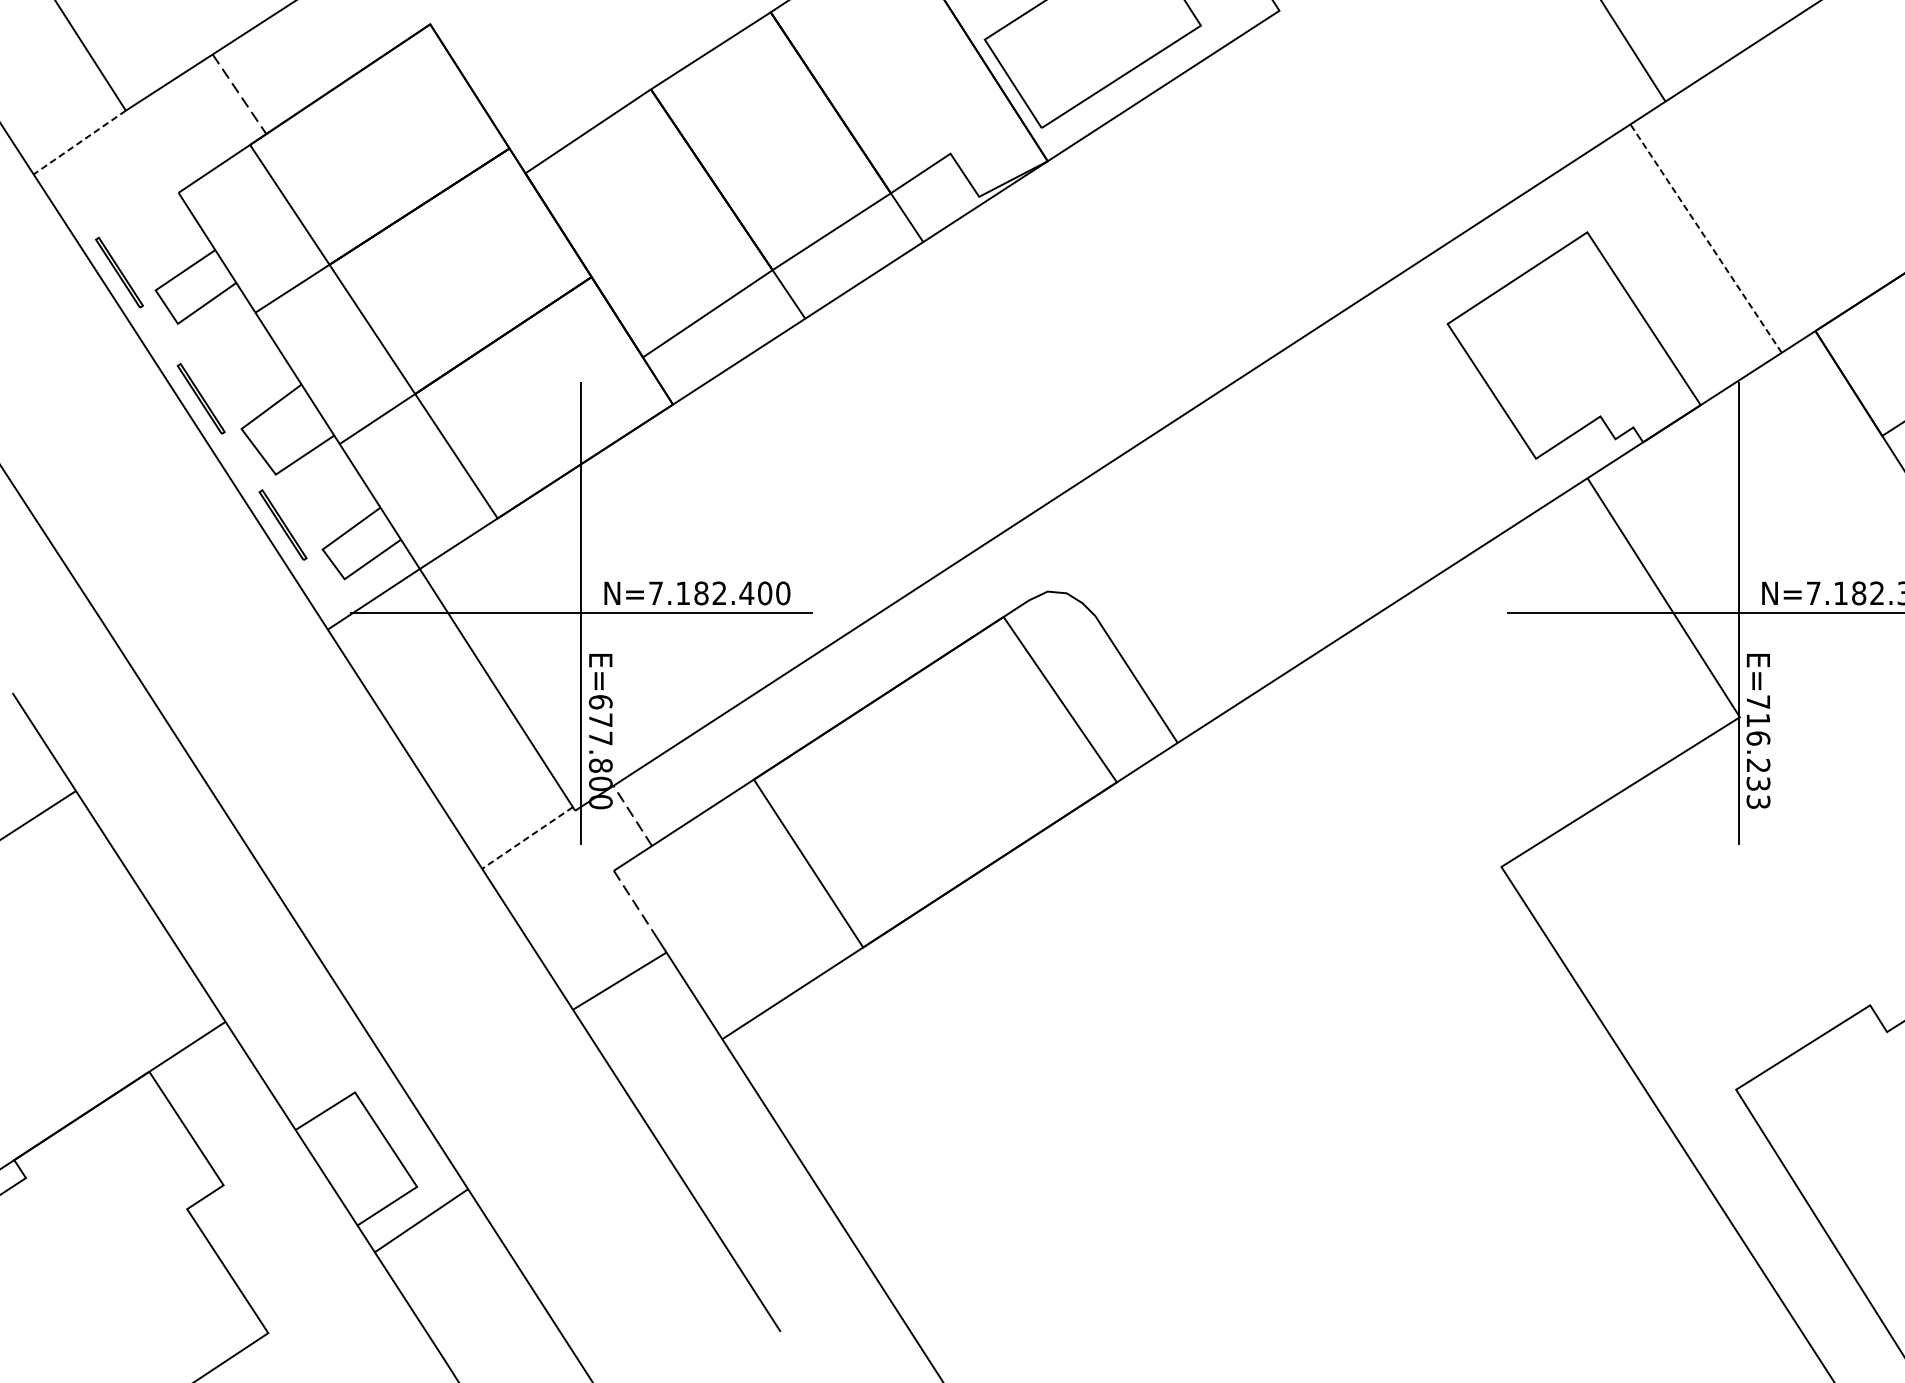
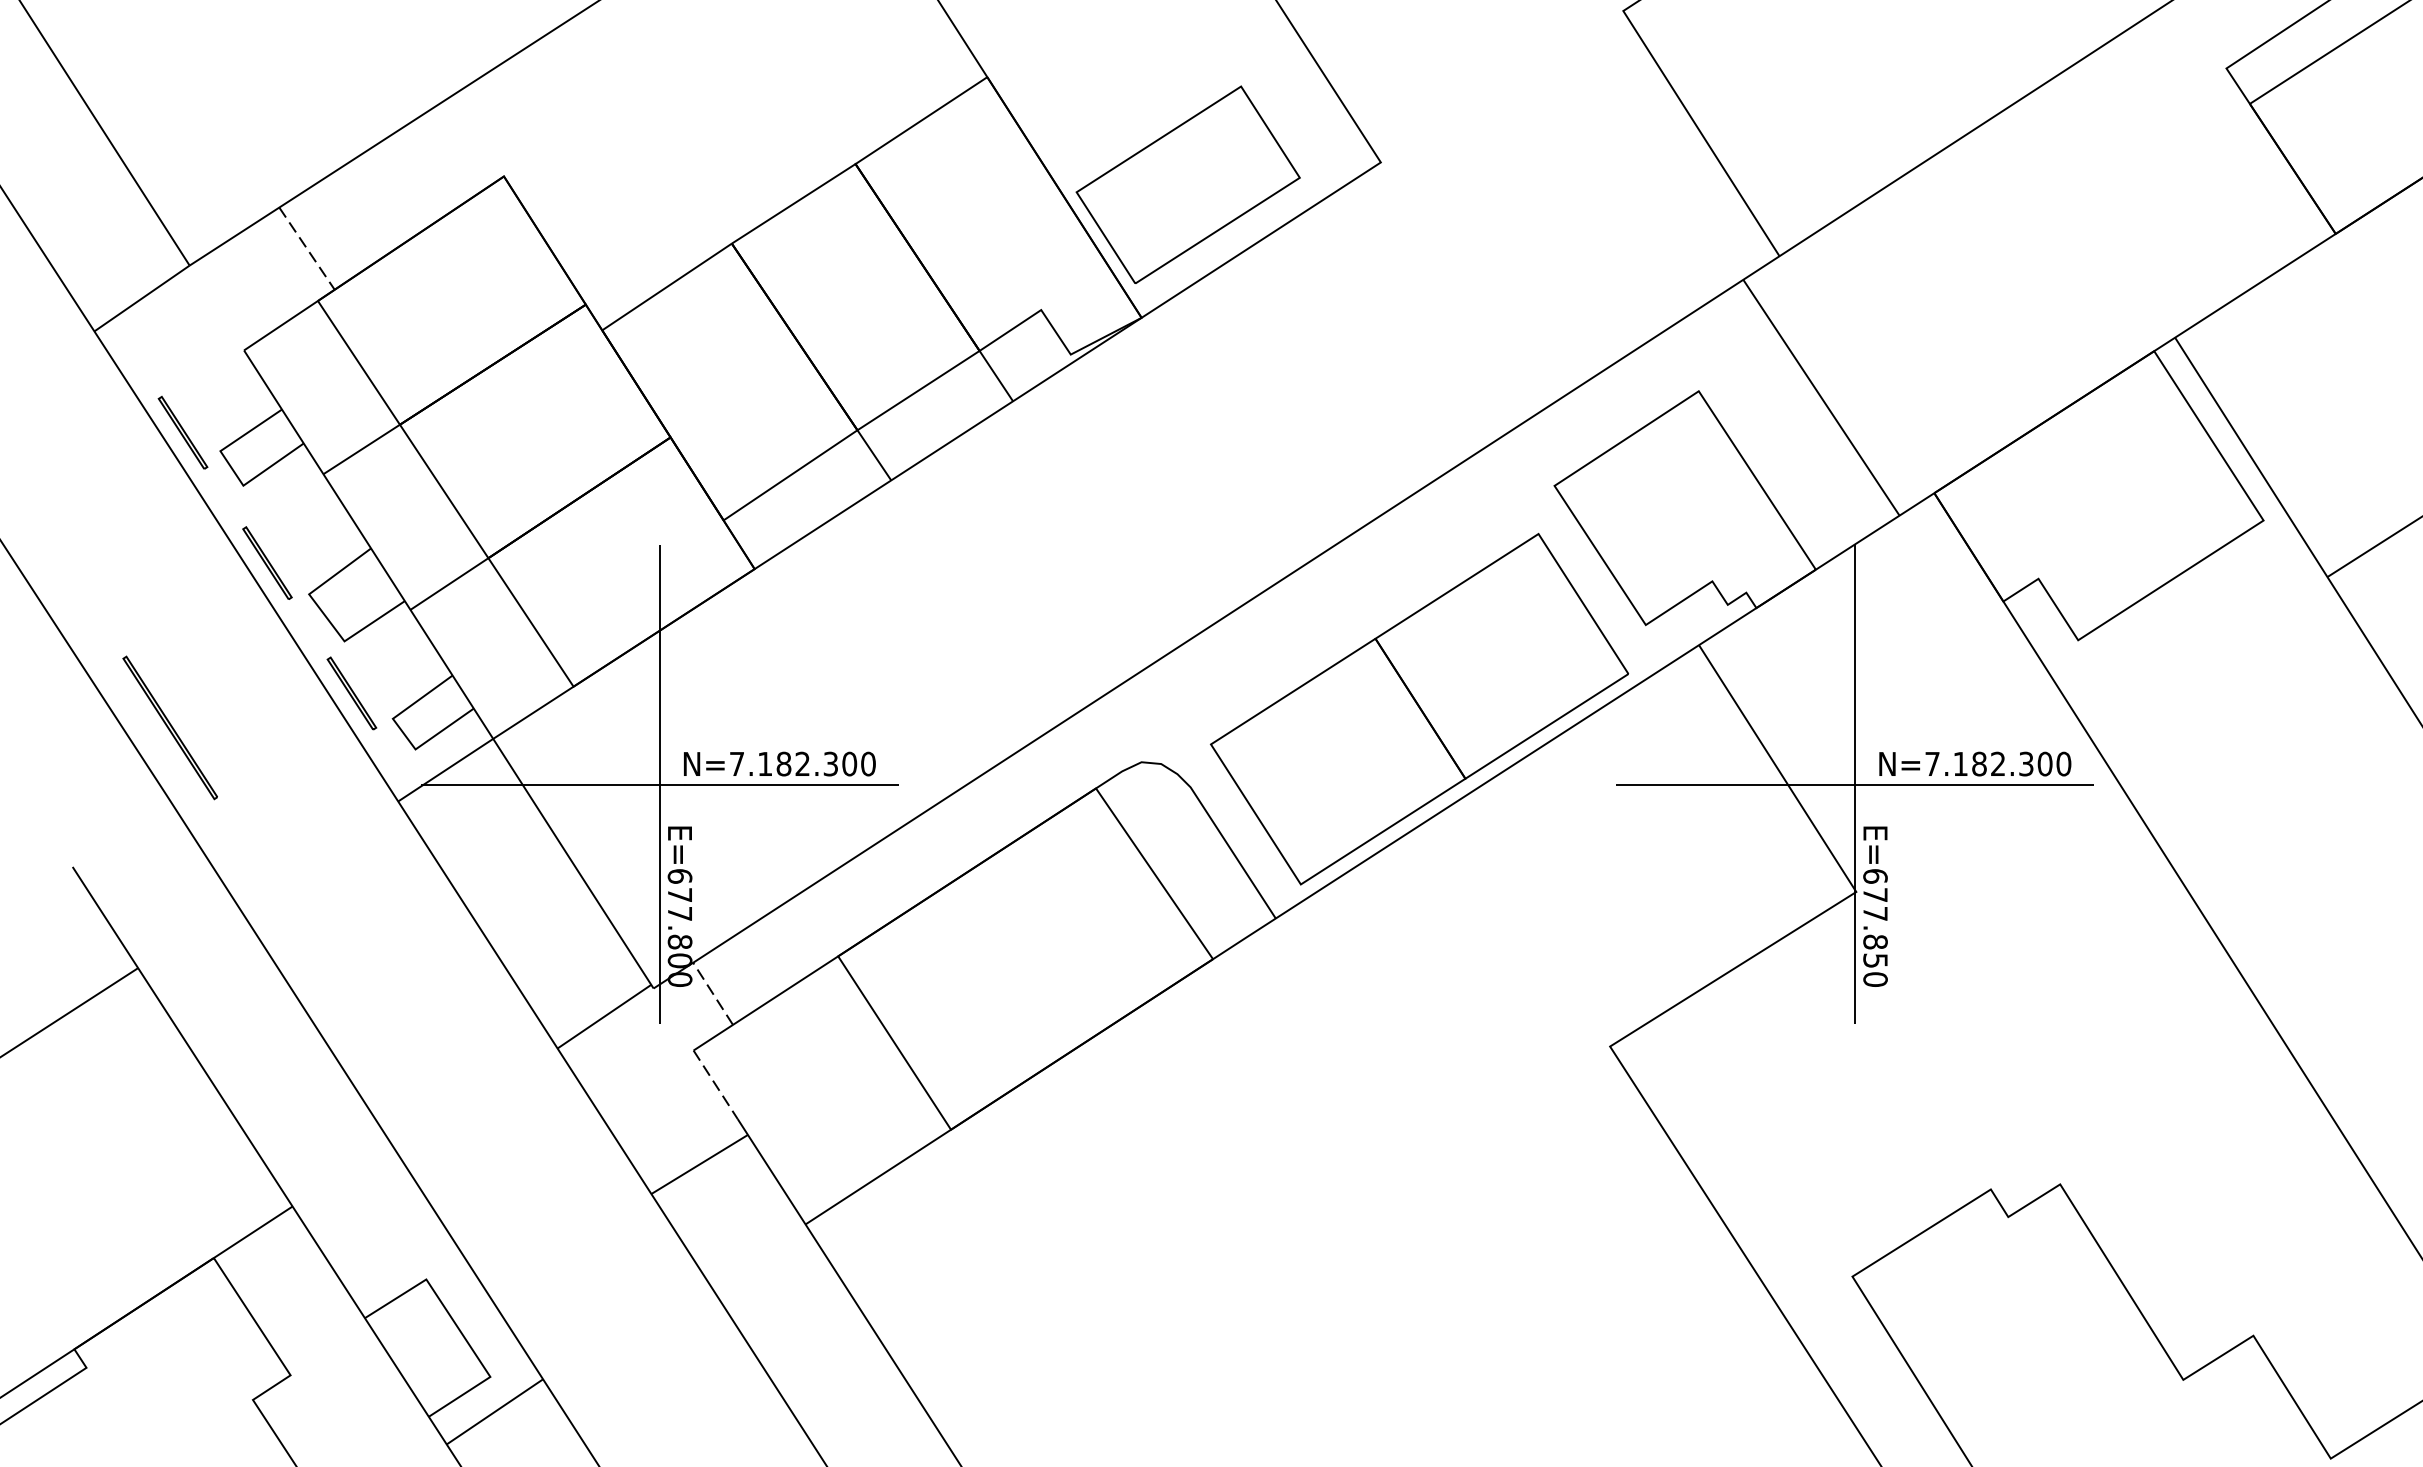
line: (80, 142) -> (142, 298), dashed -> solid
line: (1706, 238) -> (1821, 397), dashed -> solid
part: (1316, 539) -> (1419, 708), added
part: (106, 557) -> (169, 727), added
text: (746, 592) -> (830, 763), N=7.182.400 -> N=7.182.300
text: (1758, 751) -> (1875, 927), E=716.233 -> E=677.850
line: (527, 837) -> (604, 1016), dashed -> solid

